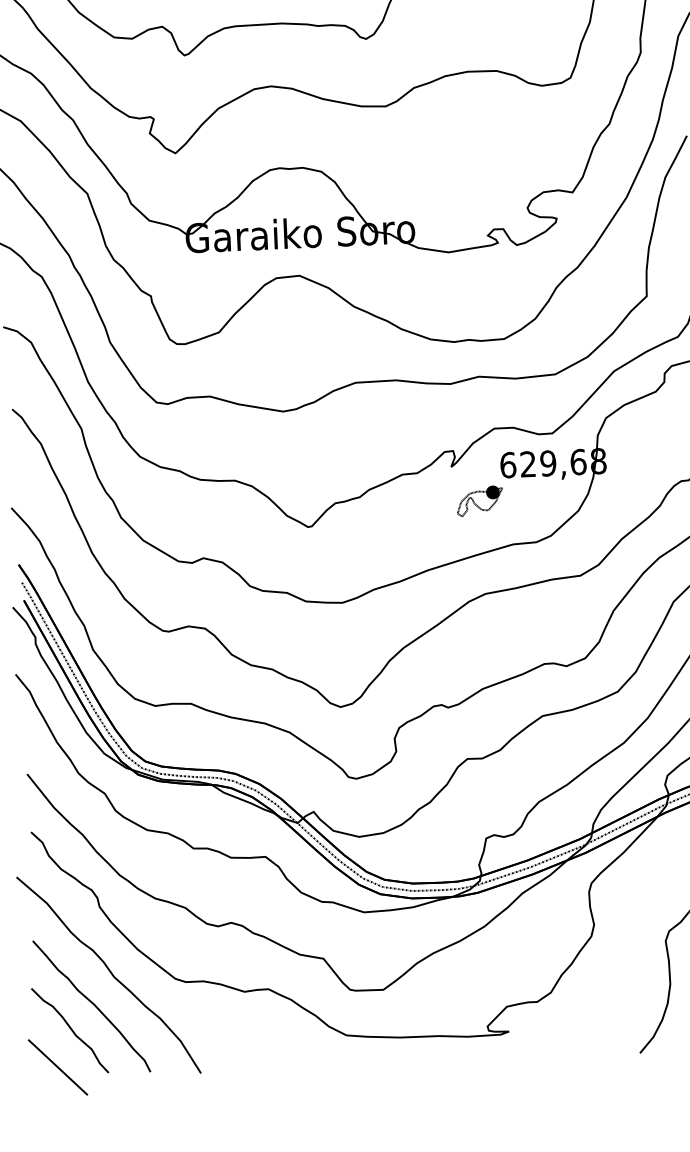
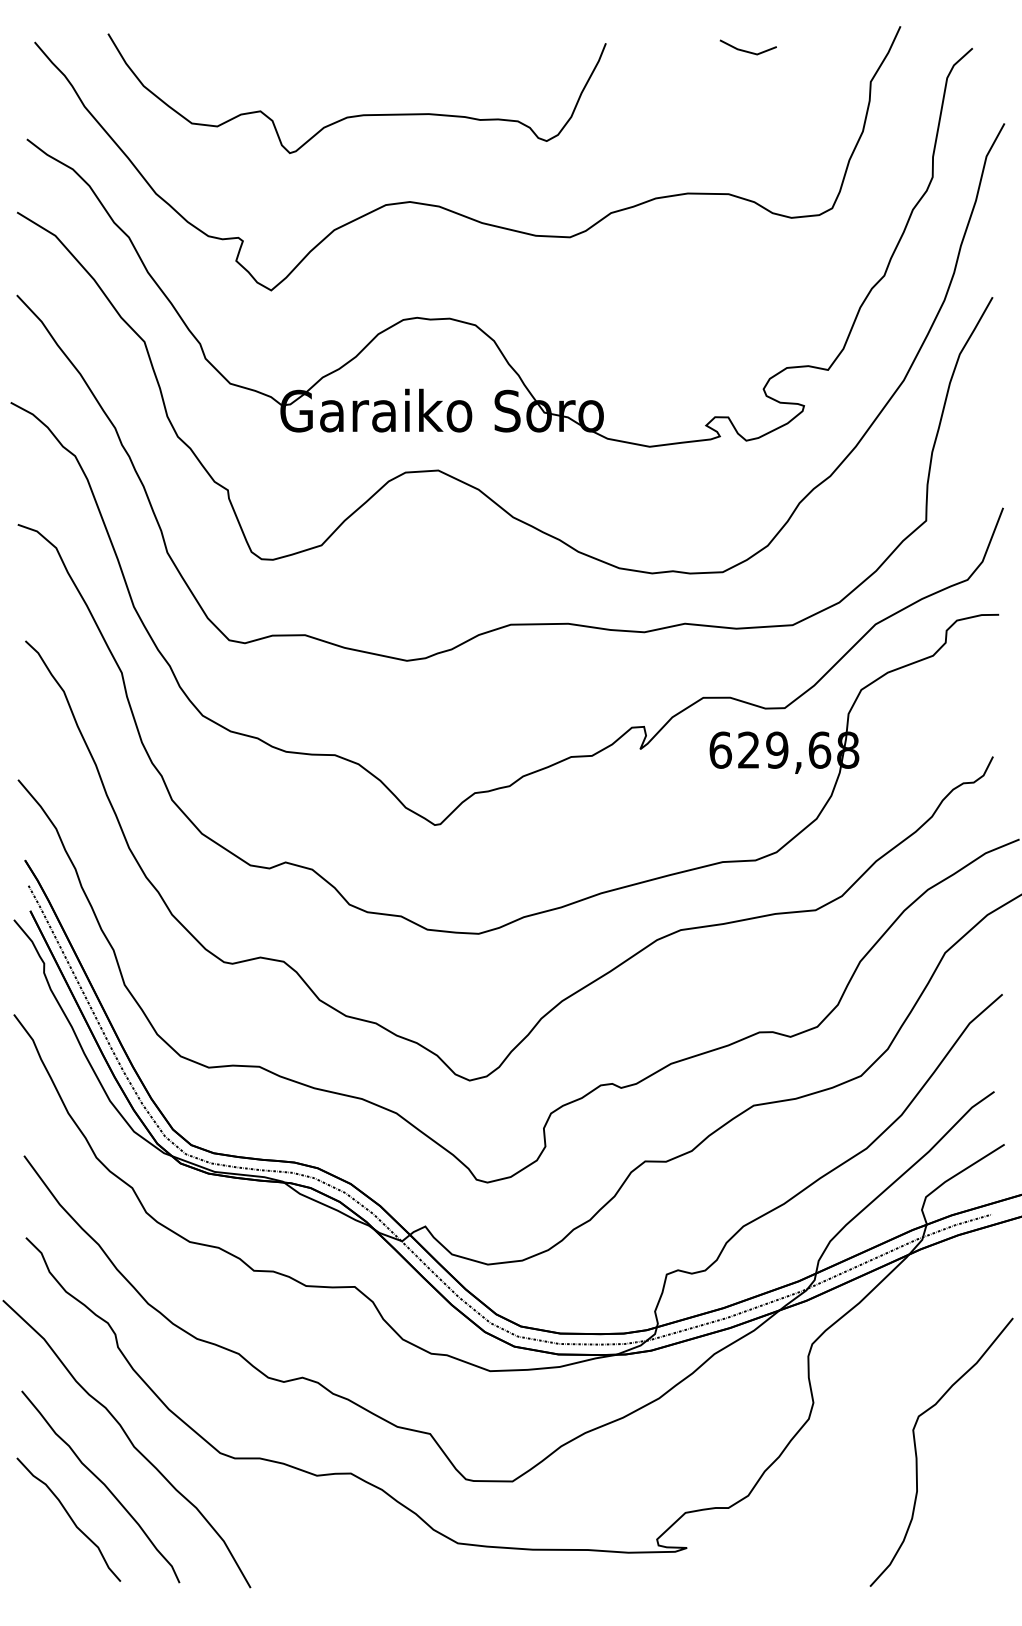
part: (479, 501) -> (678, 799), removed
line: (57, 1067) -> (49, 1570), removed

